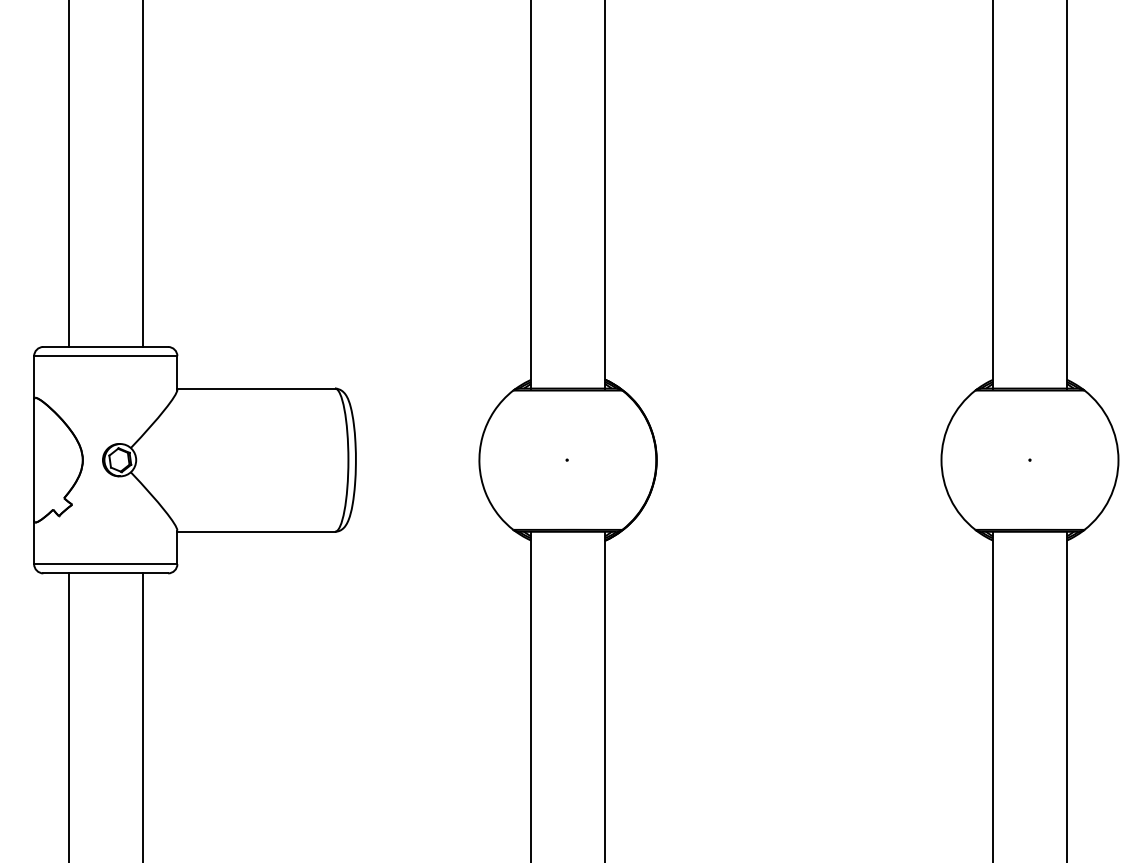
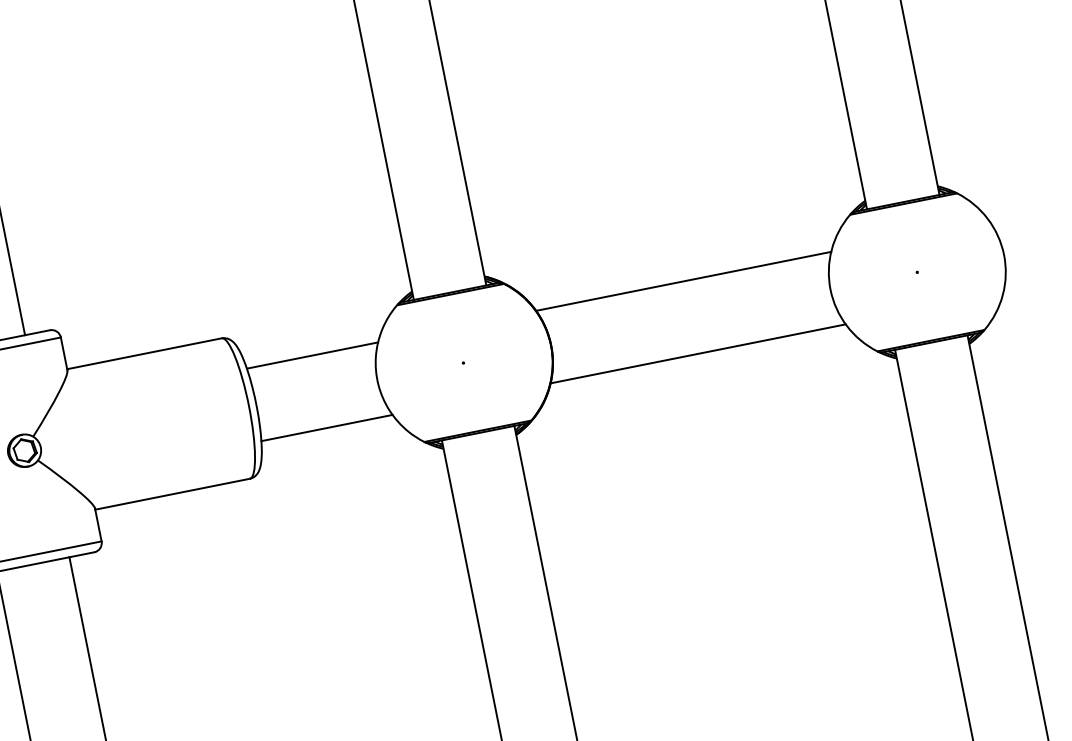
line: (420, 423) -> (312, 355), added
line: (798, 423) -> (683, 281), added
line: (420, 497) -> (326, 428), added
line: (798, 497) -> (697, 354), added

